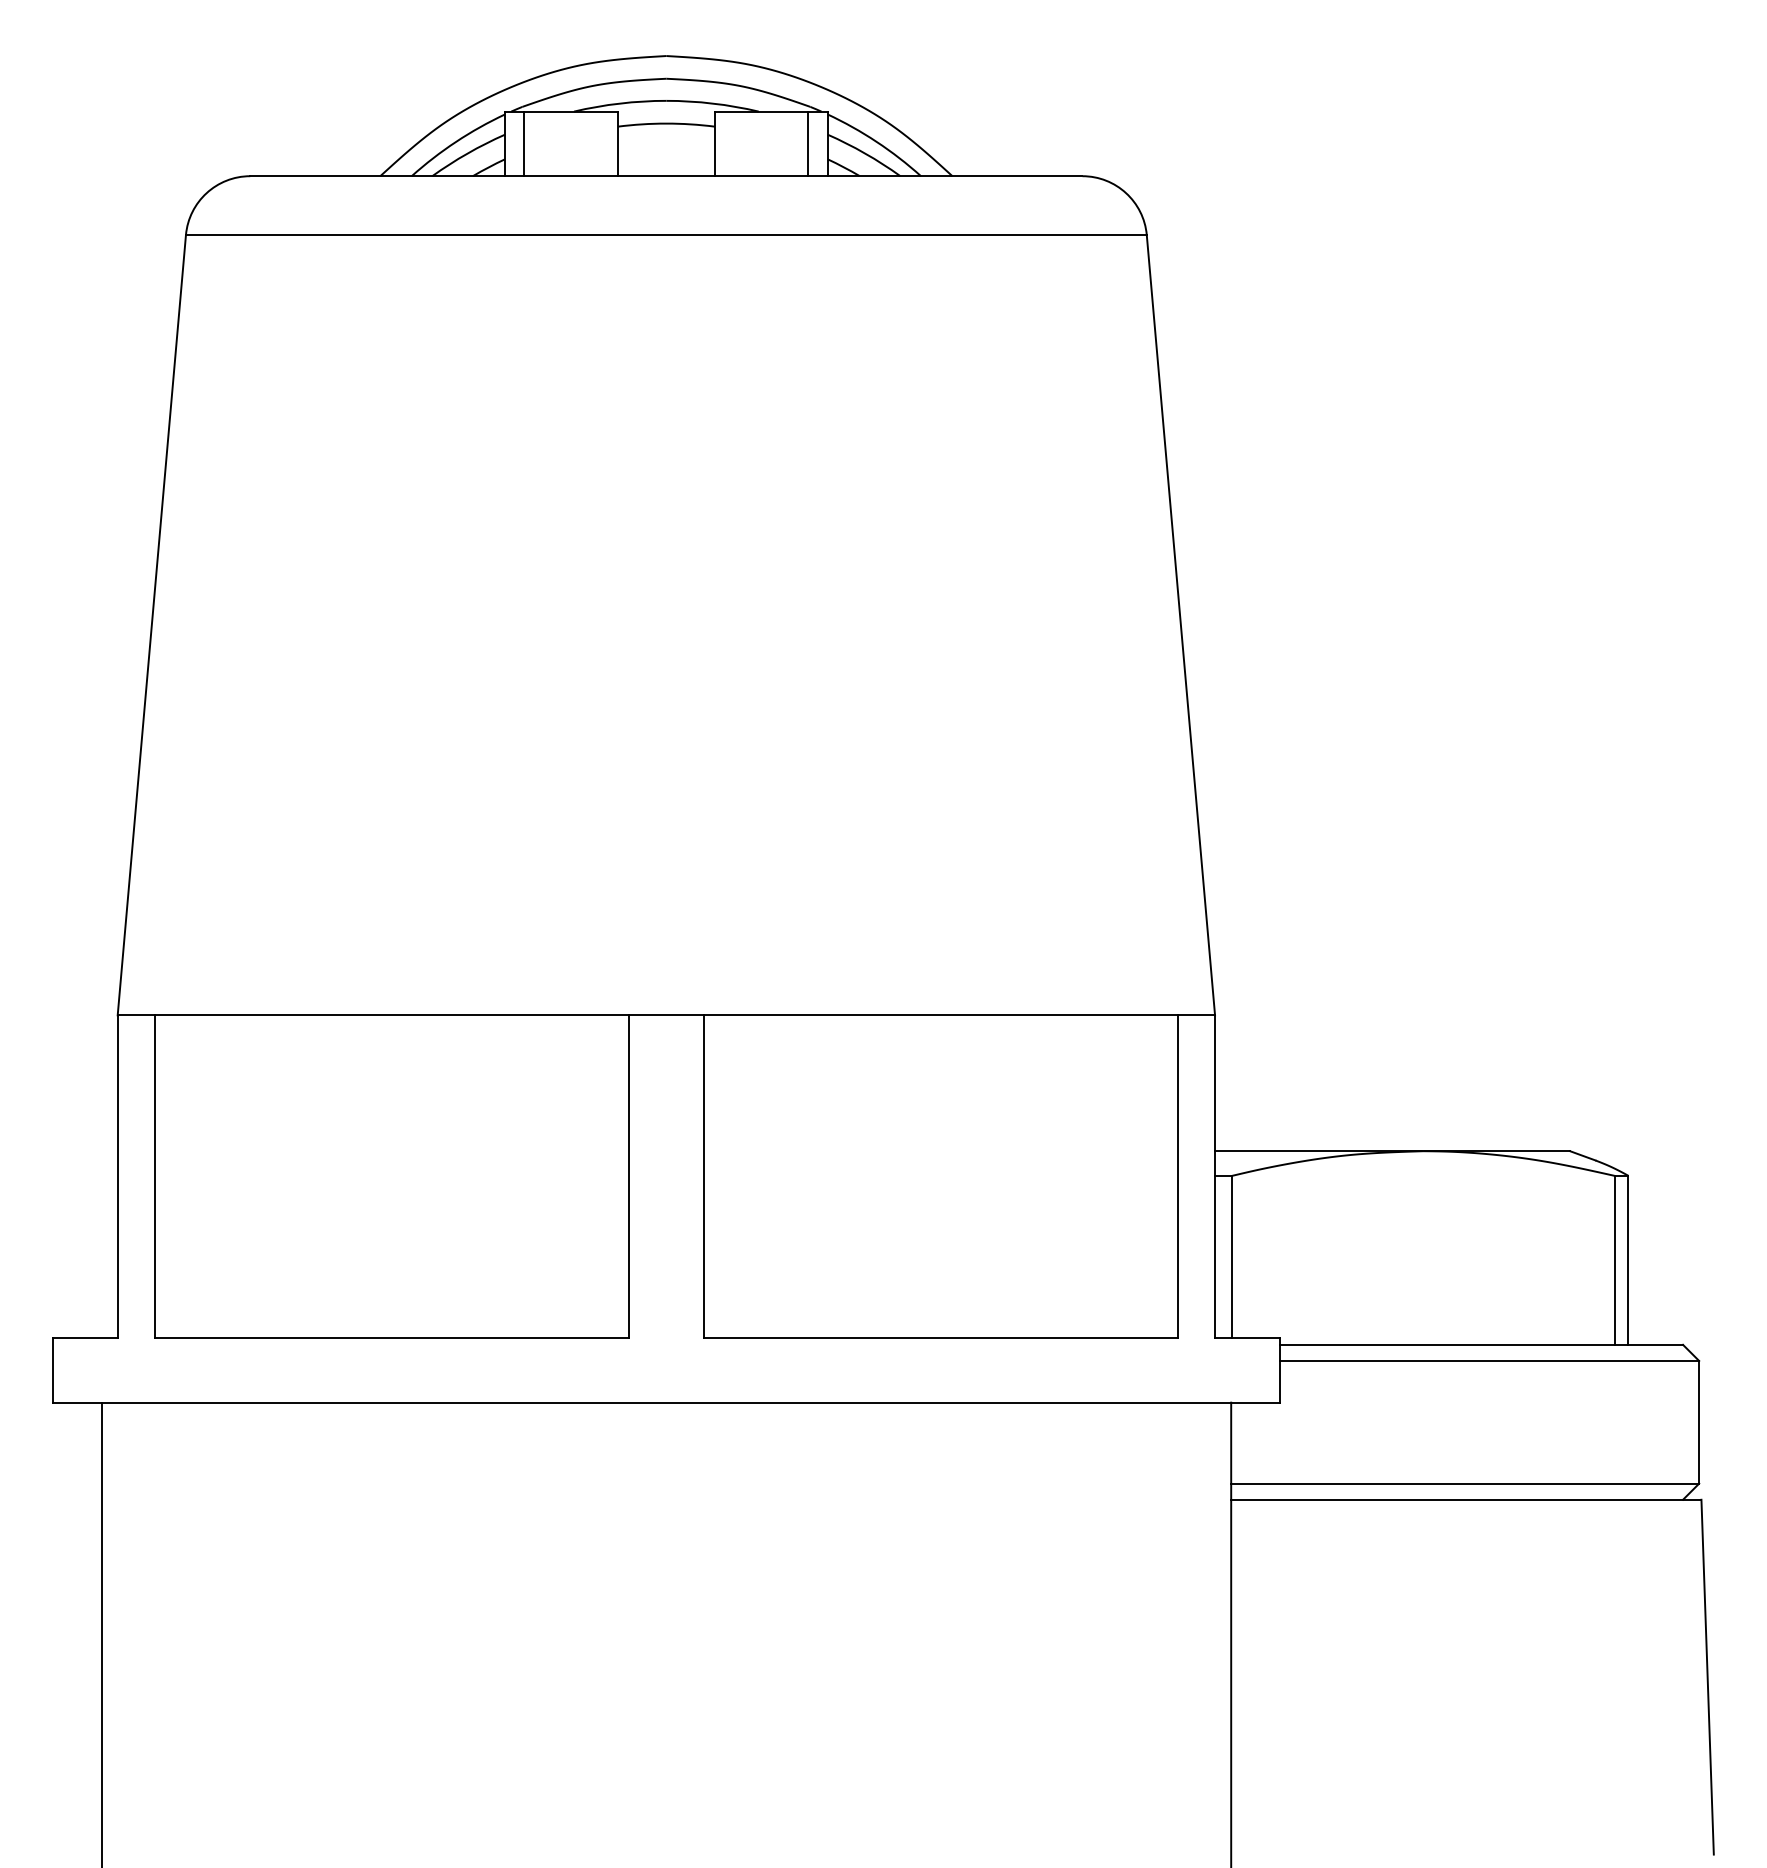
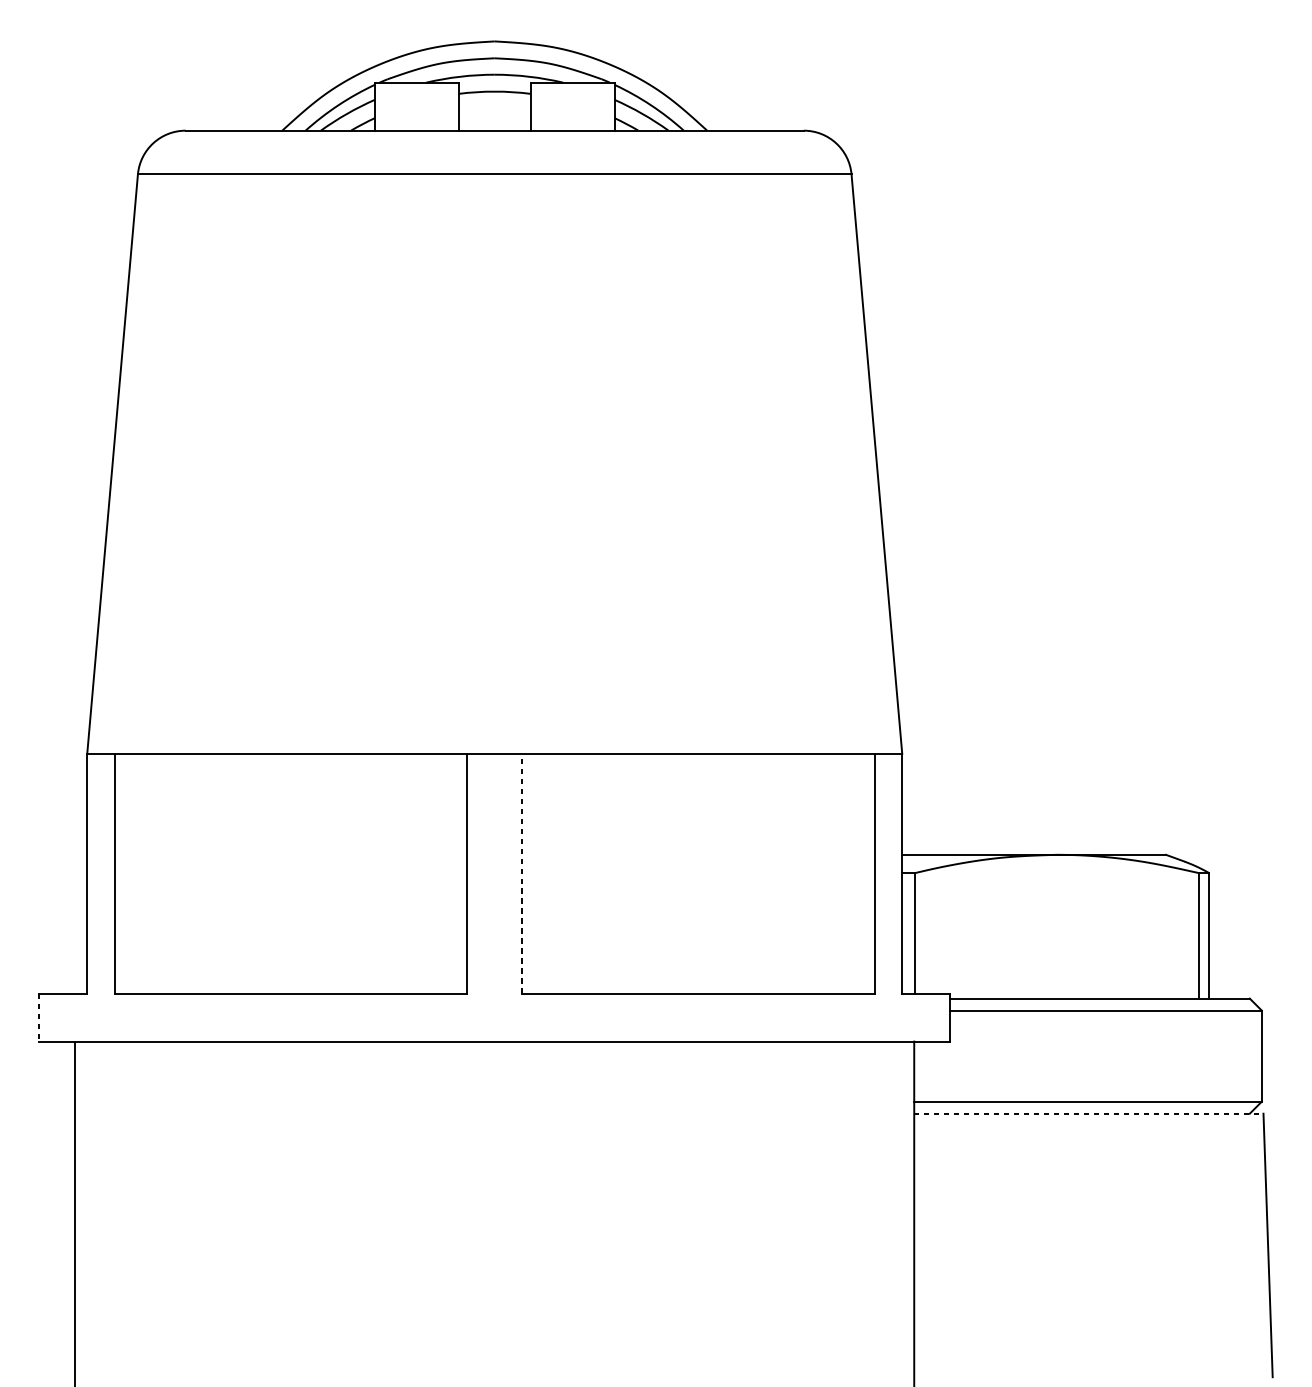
line: (524, 143) -> (389, 106), removed
line: (808, 143) -> (600, 106), removed
line: (703, 1176) -> (522, 873), solid -> dashed
line: (53, 1370) -> (39, 1017), solid -> dashed
line: (1466, 1499) -> (1088, 1113), solid -> dashed

